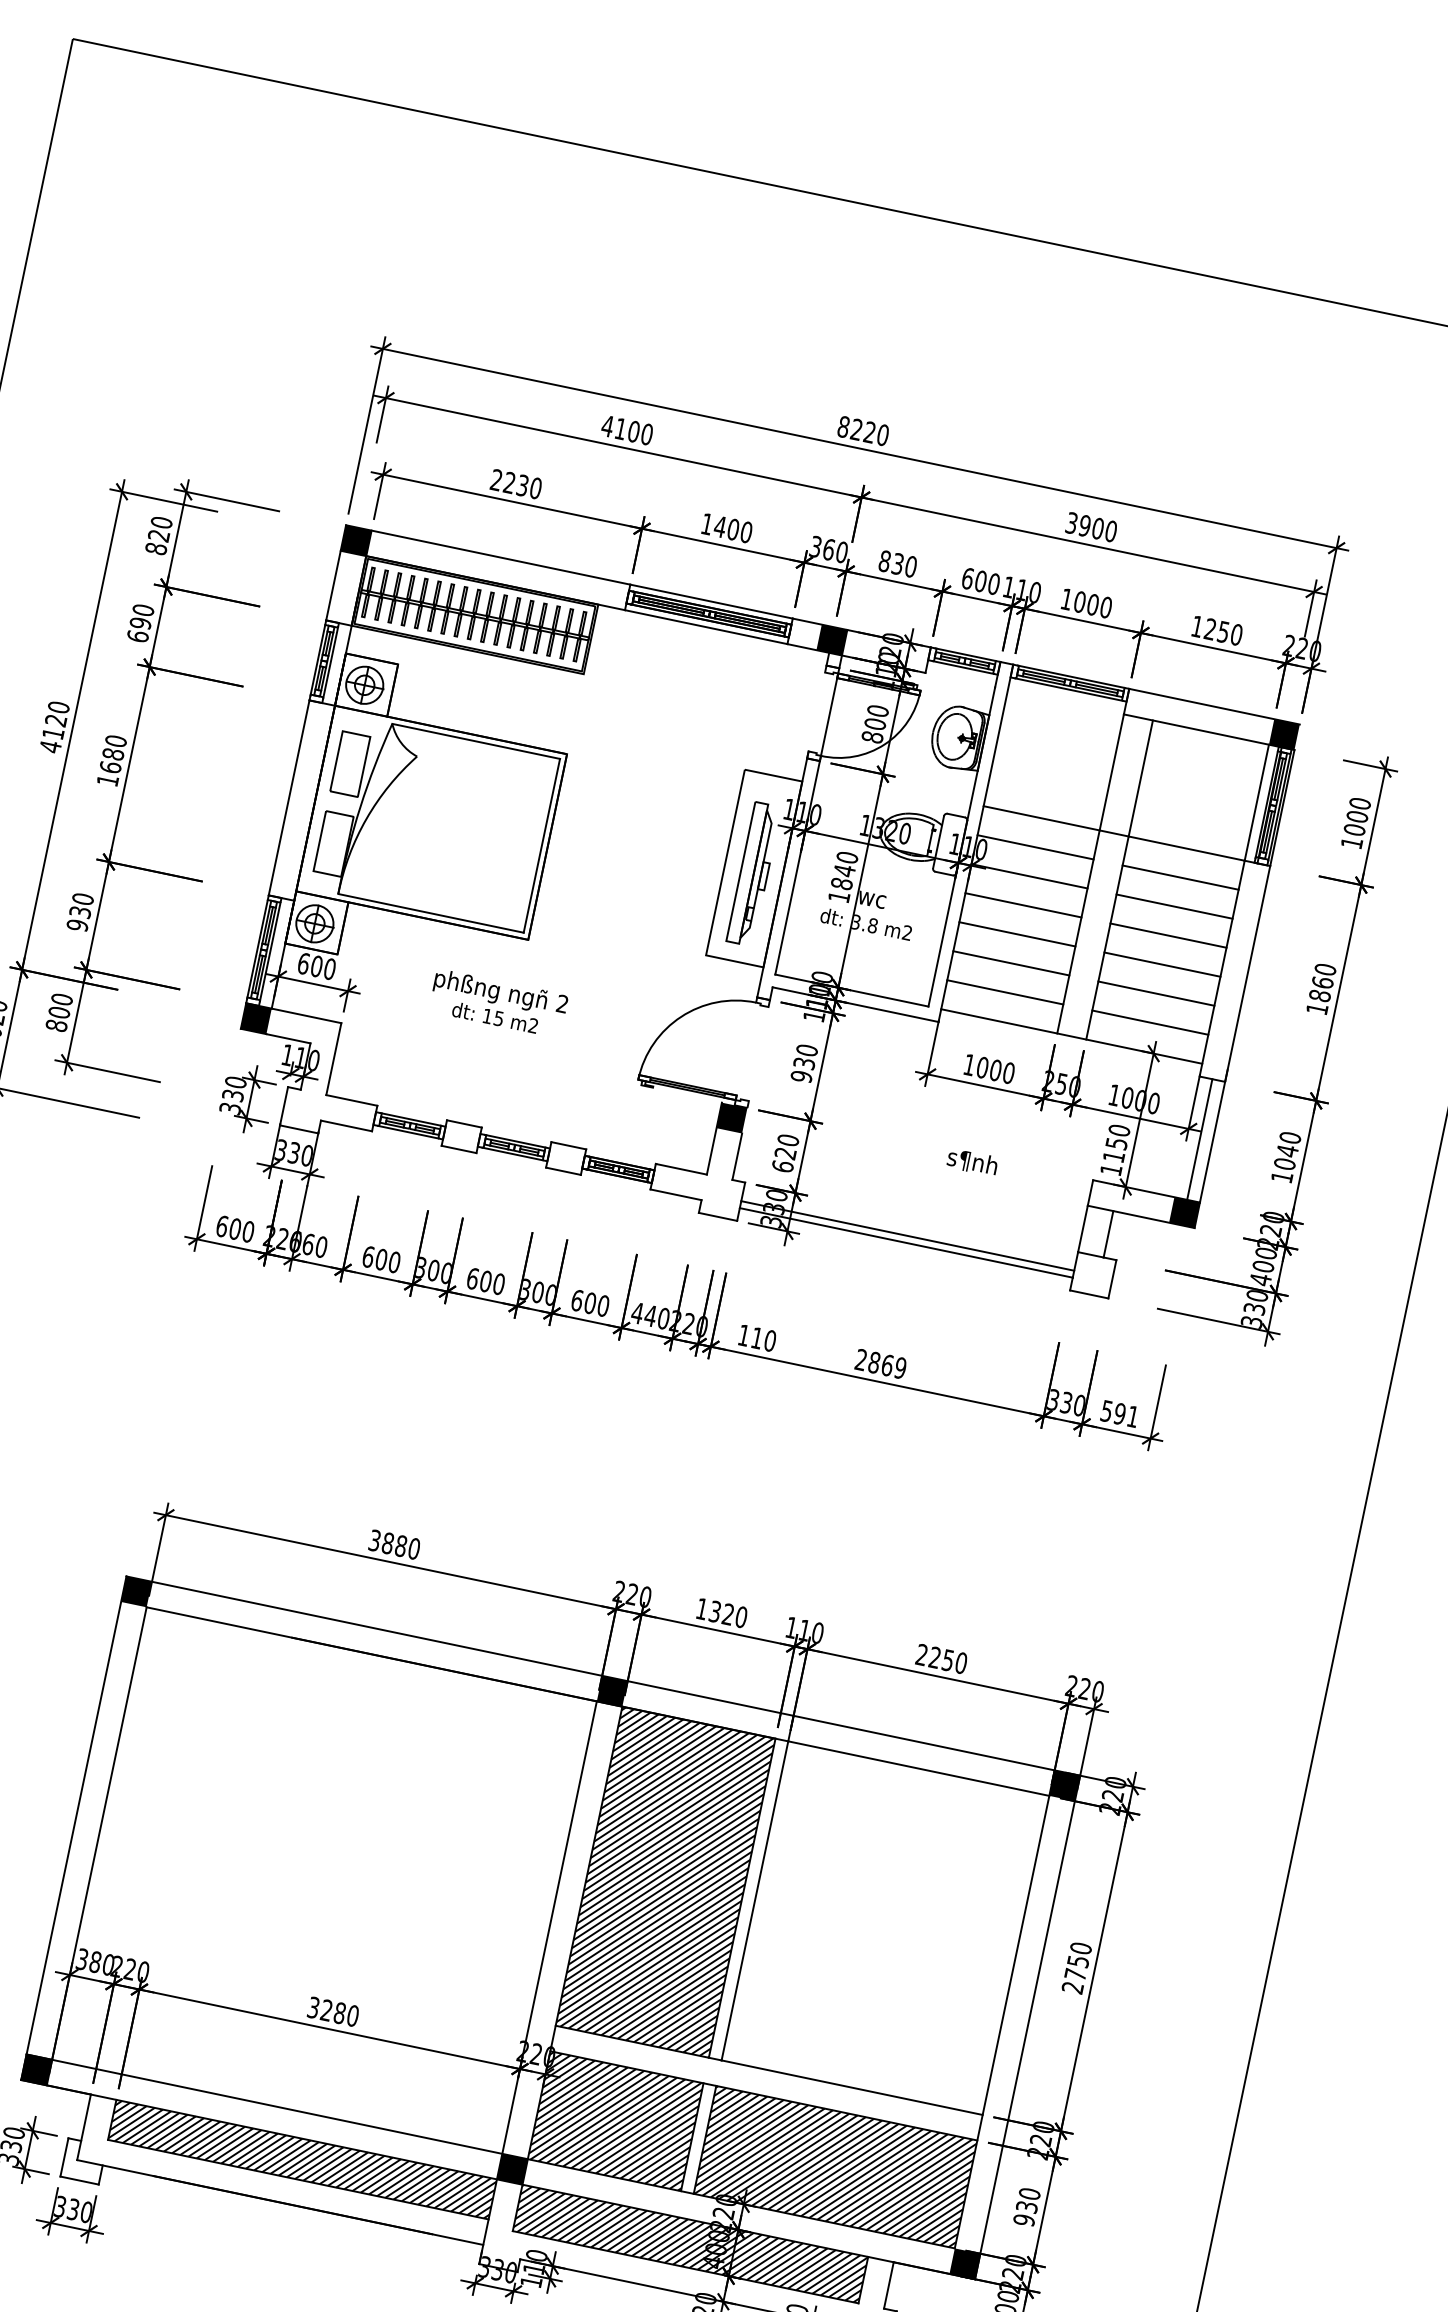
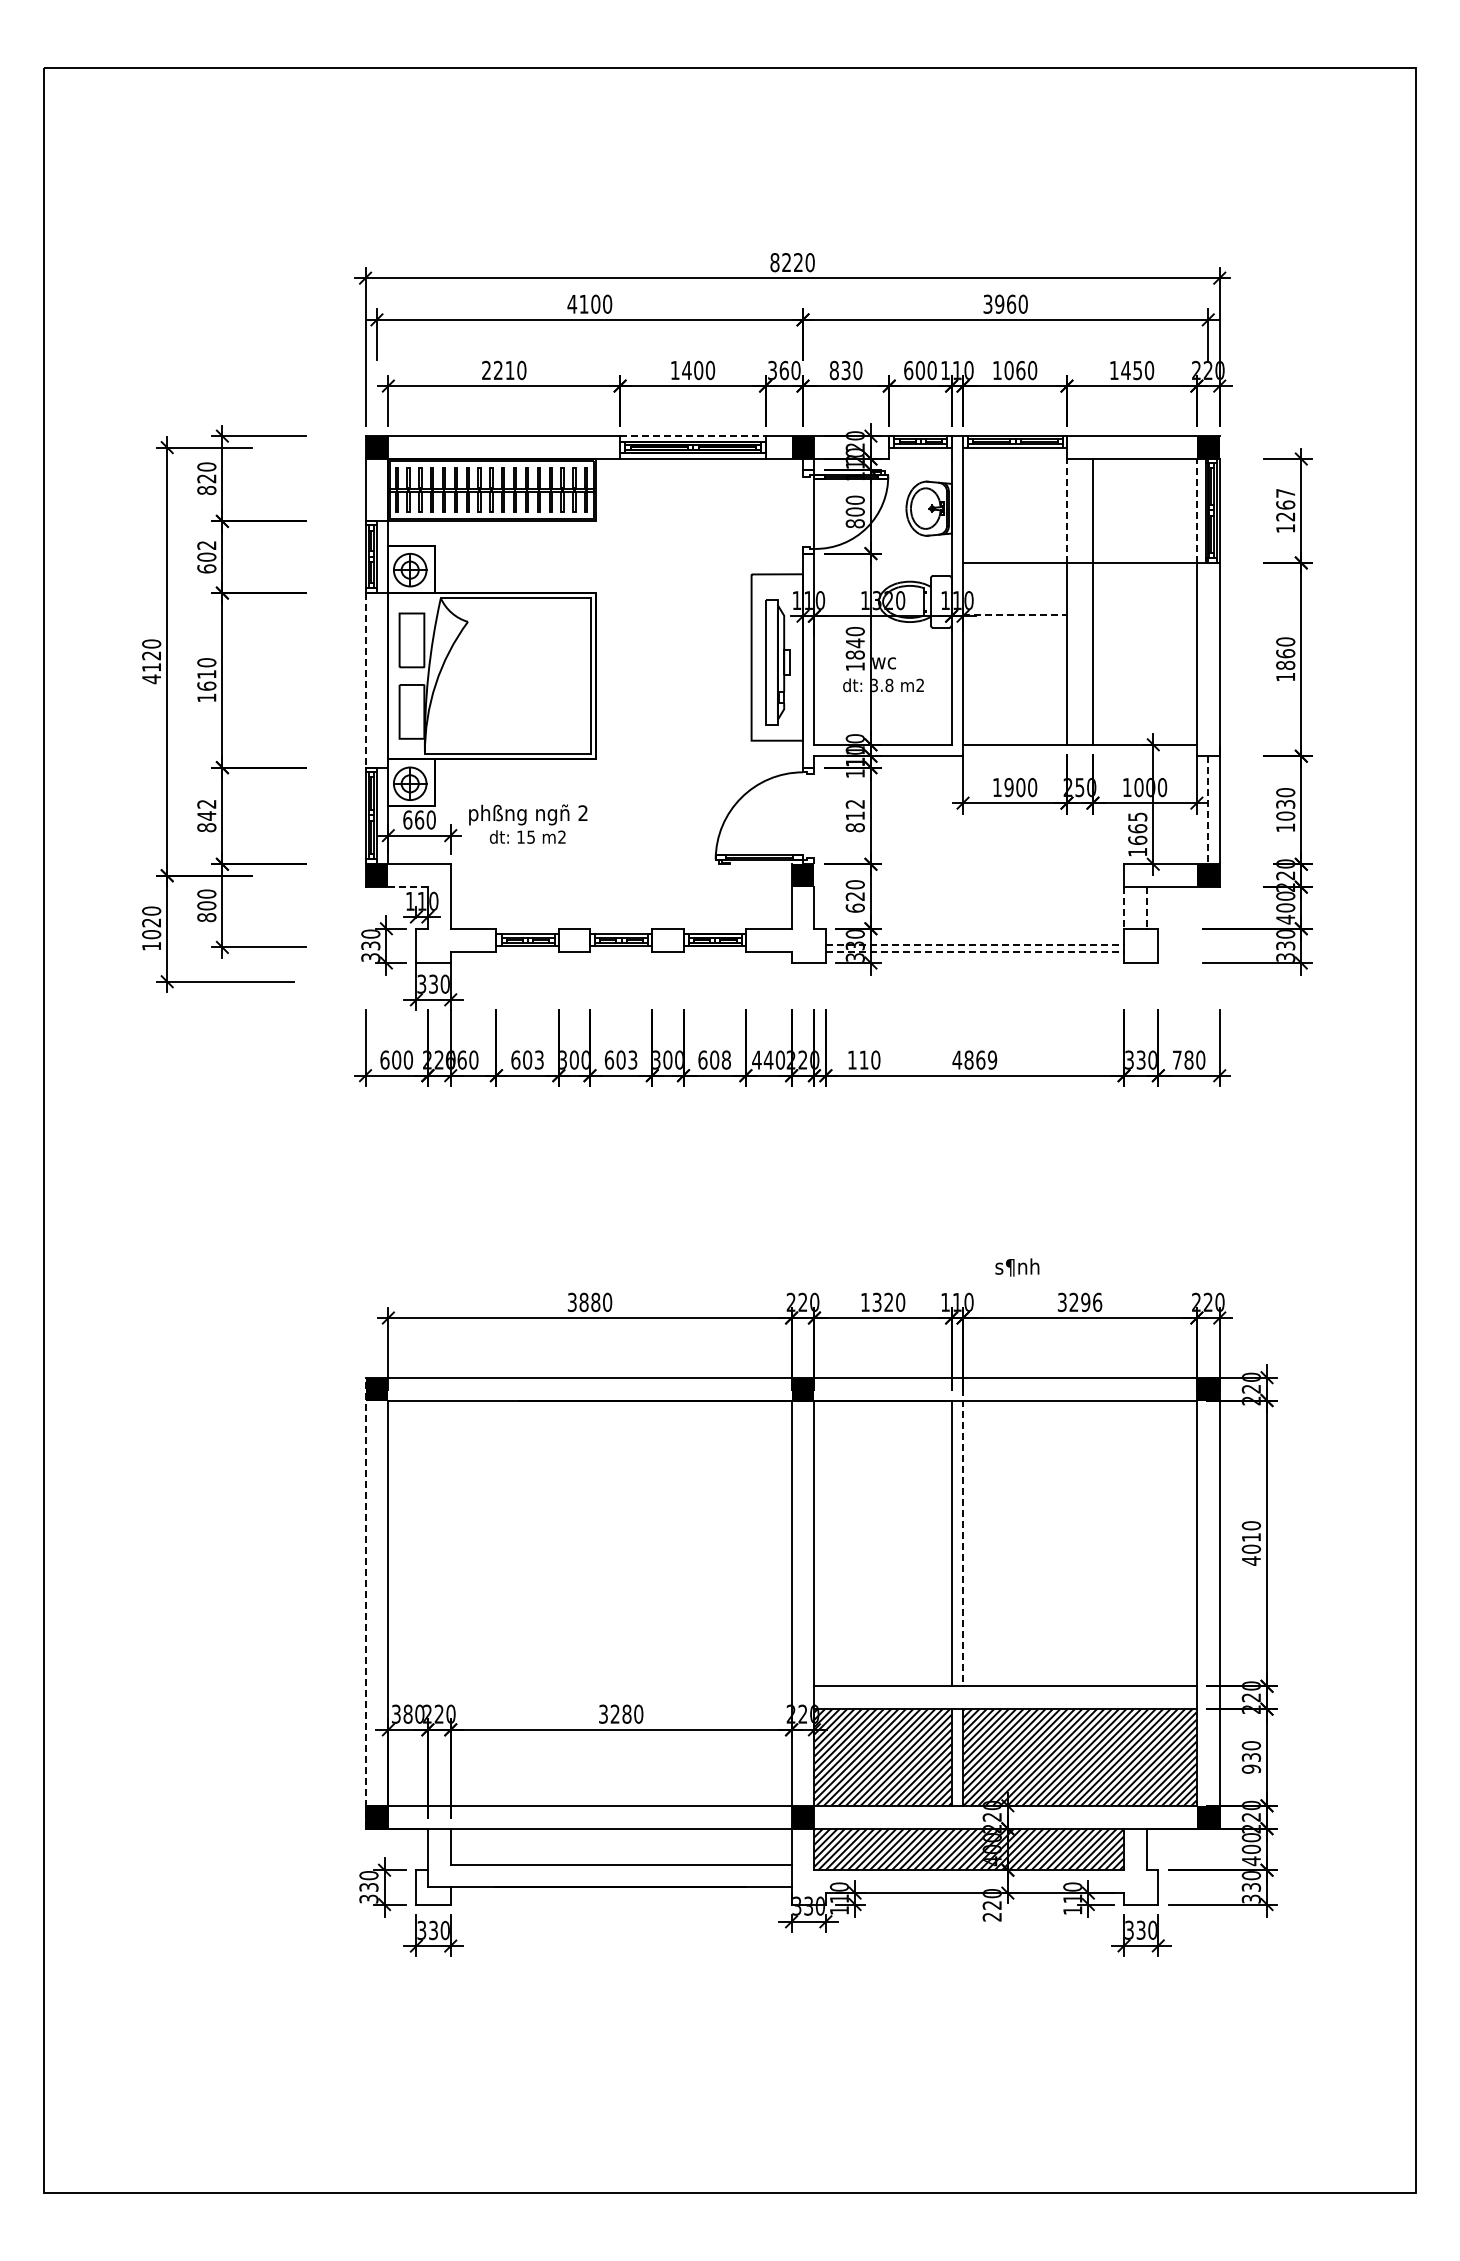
text: (522, 485) -> (509, 370), 2230 -> 2210
text: (1098, 527) -> (1011, 303), 3900 -> 3960
line: (711, 601) -> (692, 436), solid -> dashed
text: (1092, 603) -> (1020, 369), 1000 -> 1060
text: (141, 615) -> (206, 550), 690 -> 602
text: (1210, 628) -> (1125, 369), 1250 -> 1450
text: (112, 754) -> (206, 674), 1680 -> 1610
line: (1111, 771) -> (1066, 510), solid -> dashed
line: (289, 798) -> (365, 680), solid -> dashed
line: (1256, 802) -> (1196, 510), solid -> dashed
text: (1357, 816) -> (1285, 504), 1000 -> 1267
line: (1035, 846) -> (1014, 588), removed
line: (1030, 875) -> (1015, 614), solid -> dashed
line: (1180, 877) -> (1144, 588), removed
line: (1022, 904) -> (1014, 640), removed
line: (1174, 906) -> (1144, 614), removed
text: (80, 911) -> (206, 815), 930 -> 842
line: (1016, 933) -> (1014, 666), removed
line: (1168, 935) -> (1144, 640), removed
line: (1010, 962) -> (1014, 692), removed
line: (1162, 964) -> (1144, 666), removed
text: (316, 965) -> (419, 819), 600 -> 660
line: (1004, 991) -> (1014, 718), removed
line: (1156, 993) -> (1144, 692), removed
text: (499, 1002) -> (528, 823), moved
line: (1149, 1022) -> (1144, 718), removed
line: (288, 1039) -> (408, 887), solid -> dashed
text: (803, 1062) -> (854, 815), 930 -> 812
text: (982, 1067) -> (1008, 787), 1000 -> 1900
line: (1199, 1139) -> (1208, 810), solid -> dashed
text: (1116, 1143) -> (1137, 828), 1150 -> 1665
text: (1287, 1151) -> (1285, 804), 1040 -> 1030
text: (972, 1162) -> (1017, 1267), moved
line: (1083, 1228) -> (1124, 907), solid -> dashed
line: (1108, 1233) -> (1146, 907), solid -> dashed
line: (908, 1236) -> (975, 945), solid -> dashed
line: (906, 1242) -> (975, 951), solid -> dashed
text: (393, 1261) -> (538, 1059), 600 -> 603
text: (498, 1283) -> (632, 1059), 600 -> 603
text: (602, 1305) -> (725, 1059), 600 -> 608
text: (861, 1359) -> (957, 1059), 2869 -> 4869
text: (1119, 1413) -> (1188, 1059), 591 -> 780
text: (941, 1659) -> (1079, 1302), 2250 -> 3296
line: (73, 1828) -> (365, 1603), solid -> dashed
hatch: (664, 1882) -> (882, 1543), removed
line: (757, 1888) -> (963, 1532), solid -> dashed
text: (1075, 1974) -> (1251, 1549), 2750 -> 4010
hatch: (301, 2159) -> (620, 1846), removed

